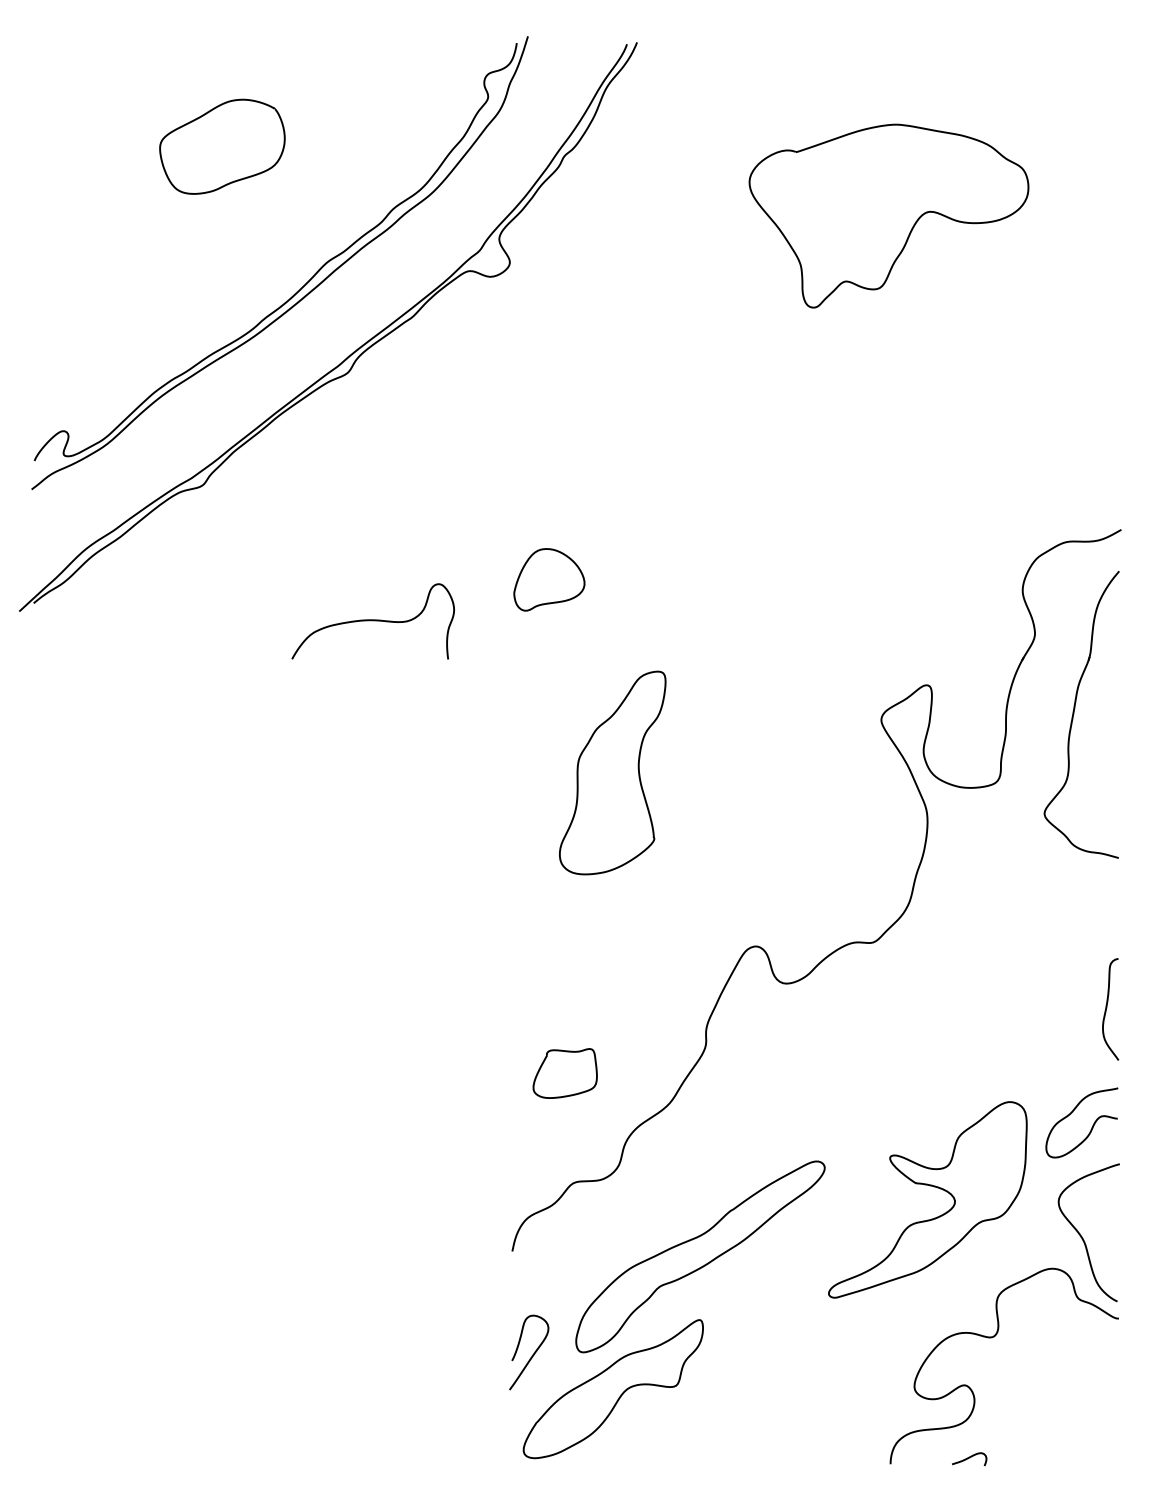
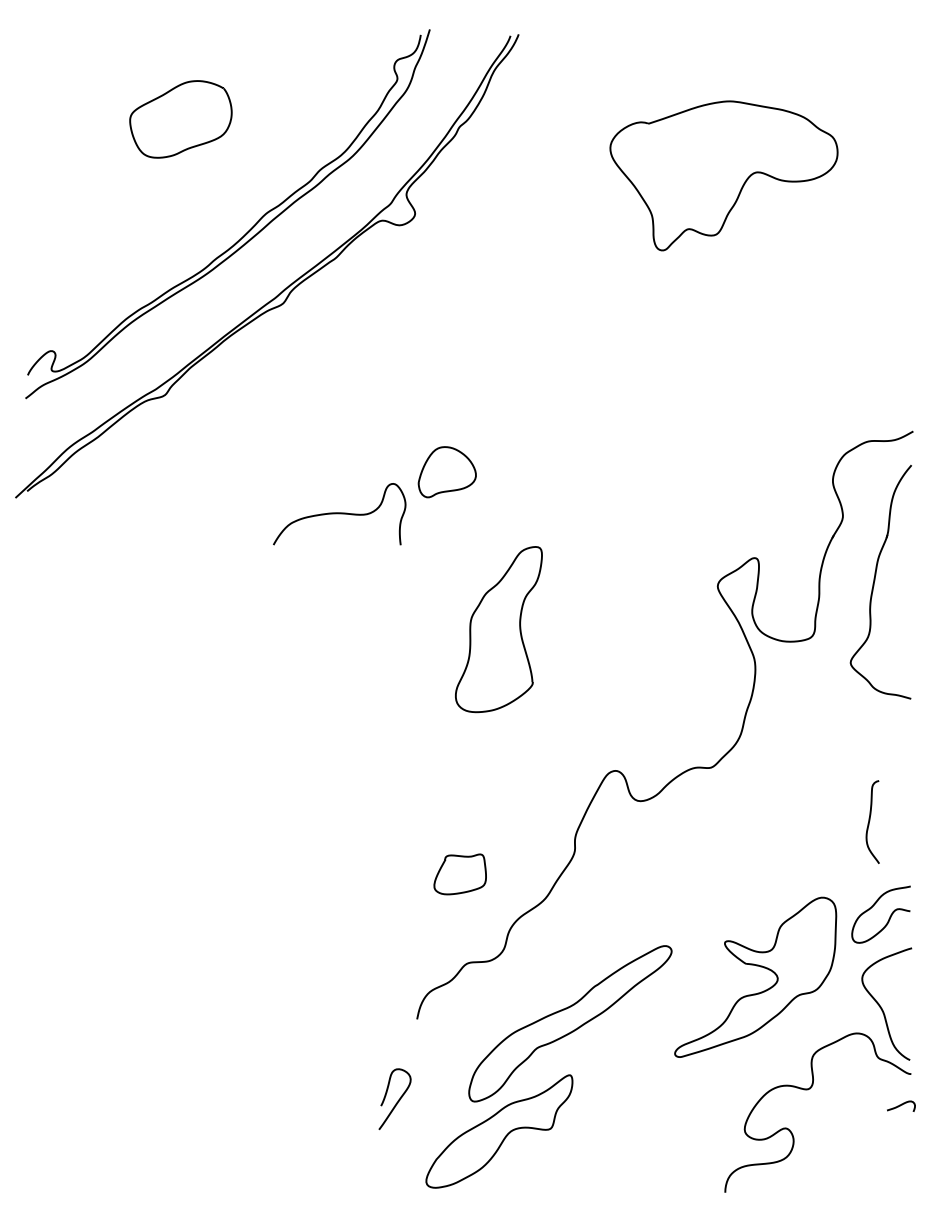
curve: (372, 621) -> (339, 514), moved
curve: (1107, 1008) -> (870, 821), moved
curve: (532, 1354) -> (397, 1100), moved
curve: (969, 1458) -> (901, 1105), moved

